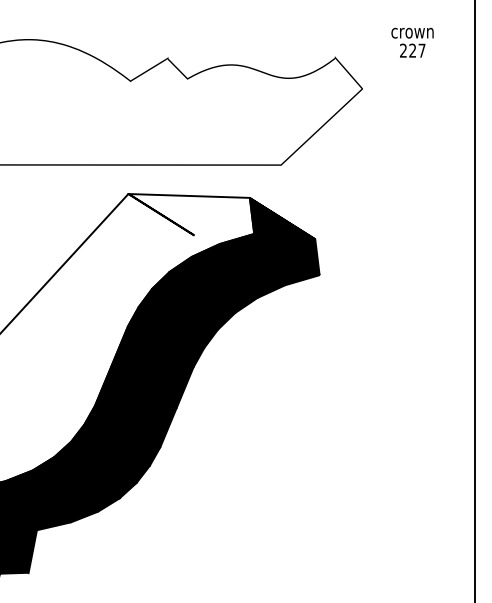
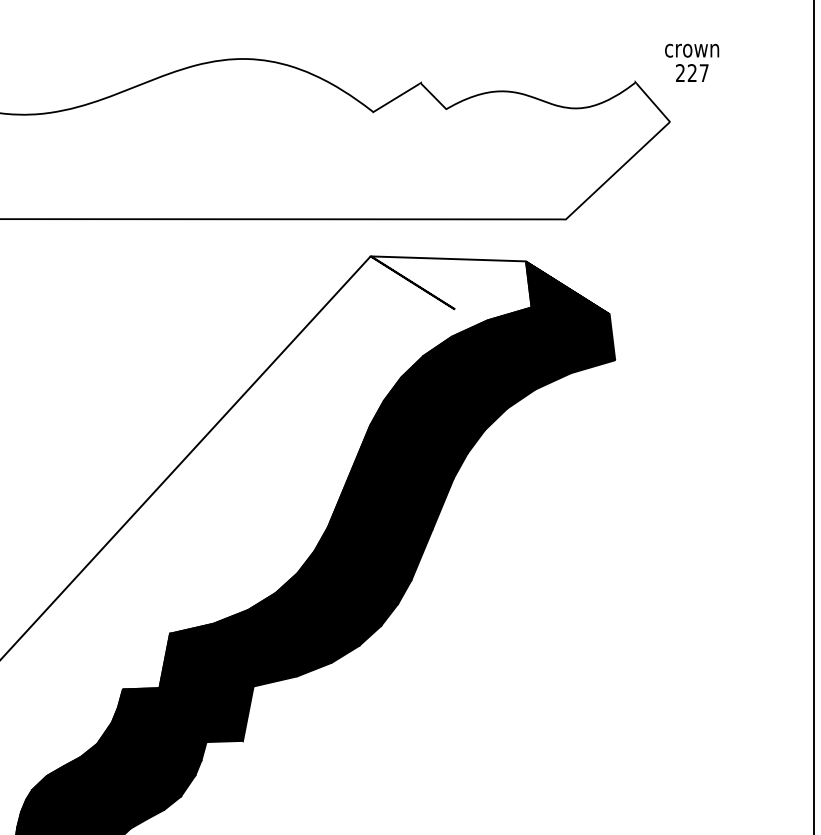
text: (412, 42) -> (692, 62), moved

